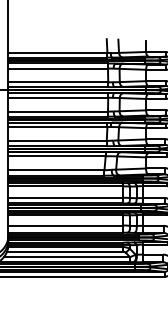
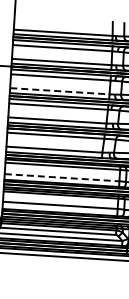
line: (58, 111) -> (60, 91), solid -> dashed
line: (66, 197) -> (62, 177), solid -> dashed

